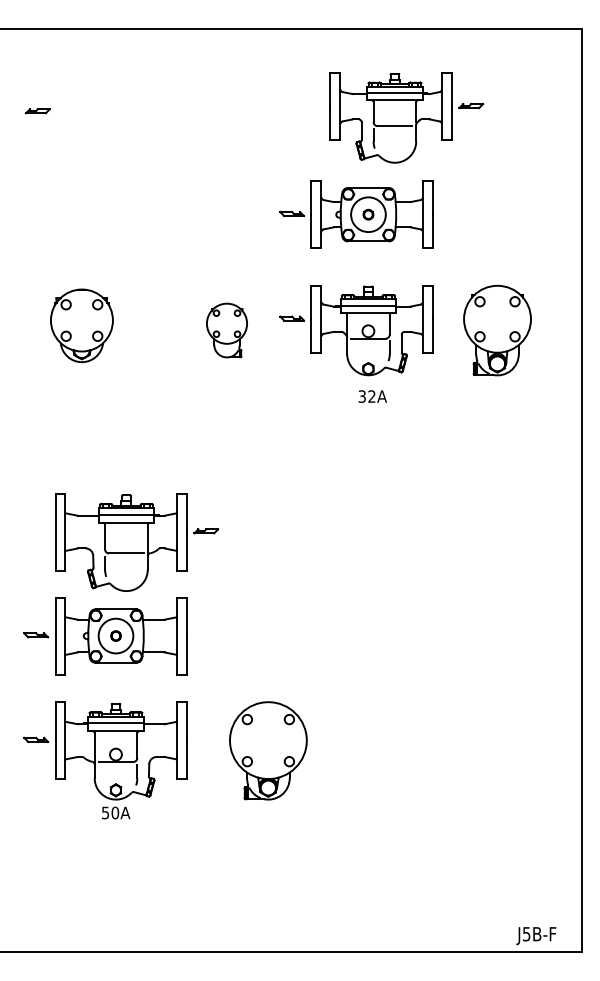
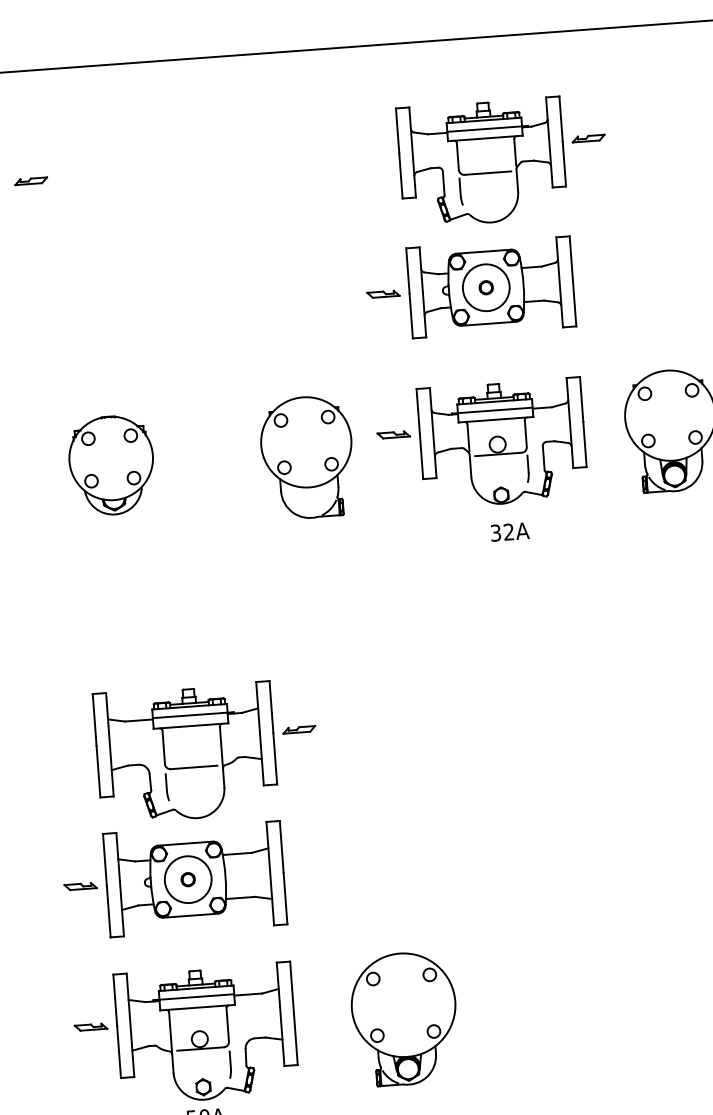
part: (406, 117) -> (502, 160), moved
part: (226, 330) -> (306, 457), size x1.67

